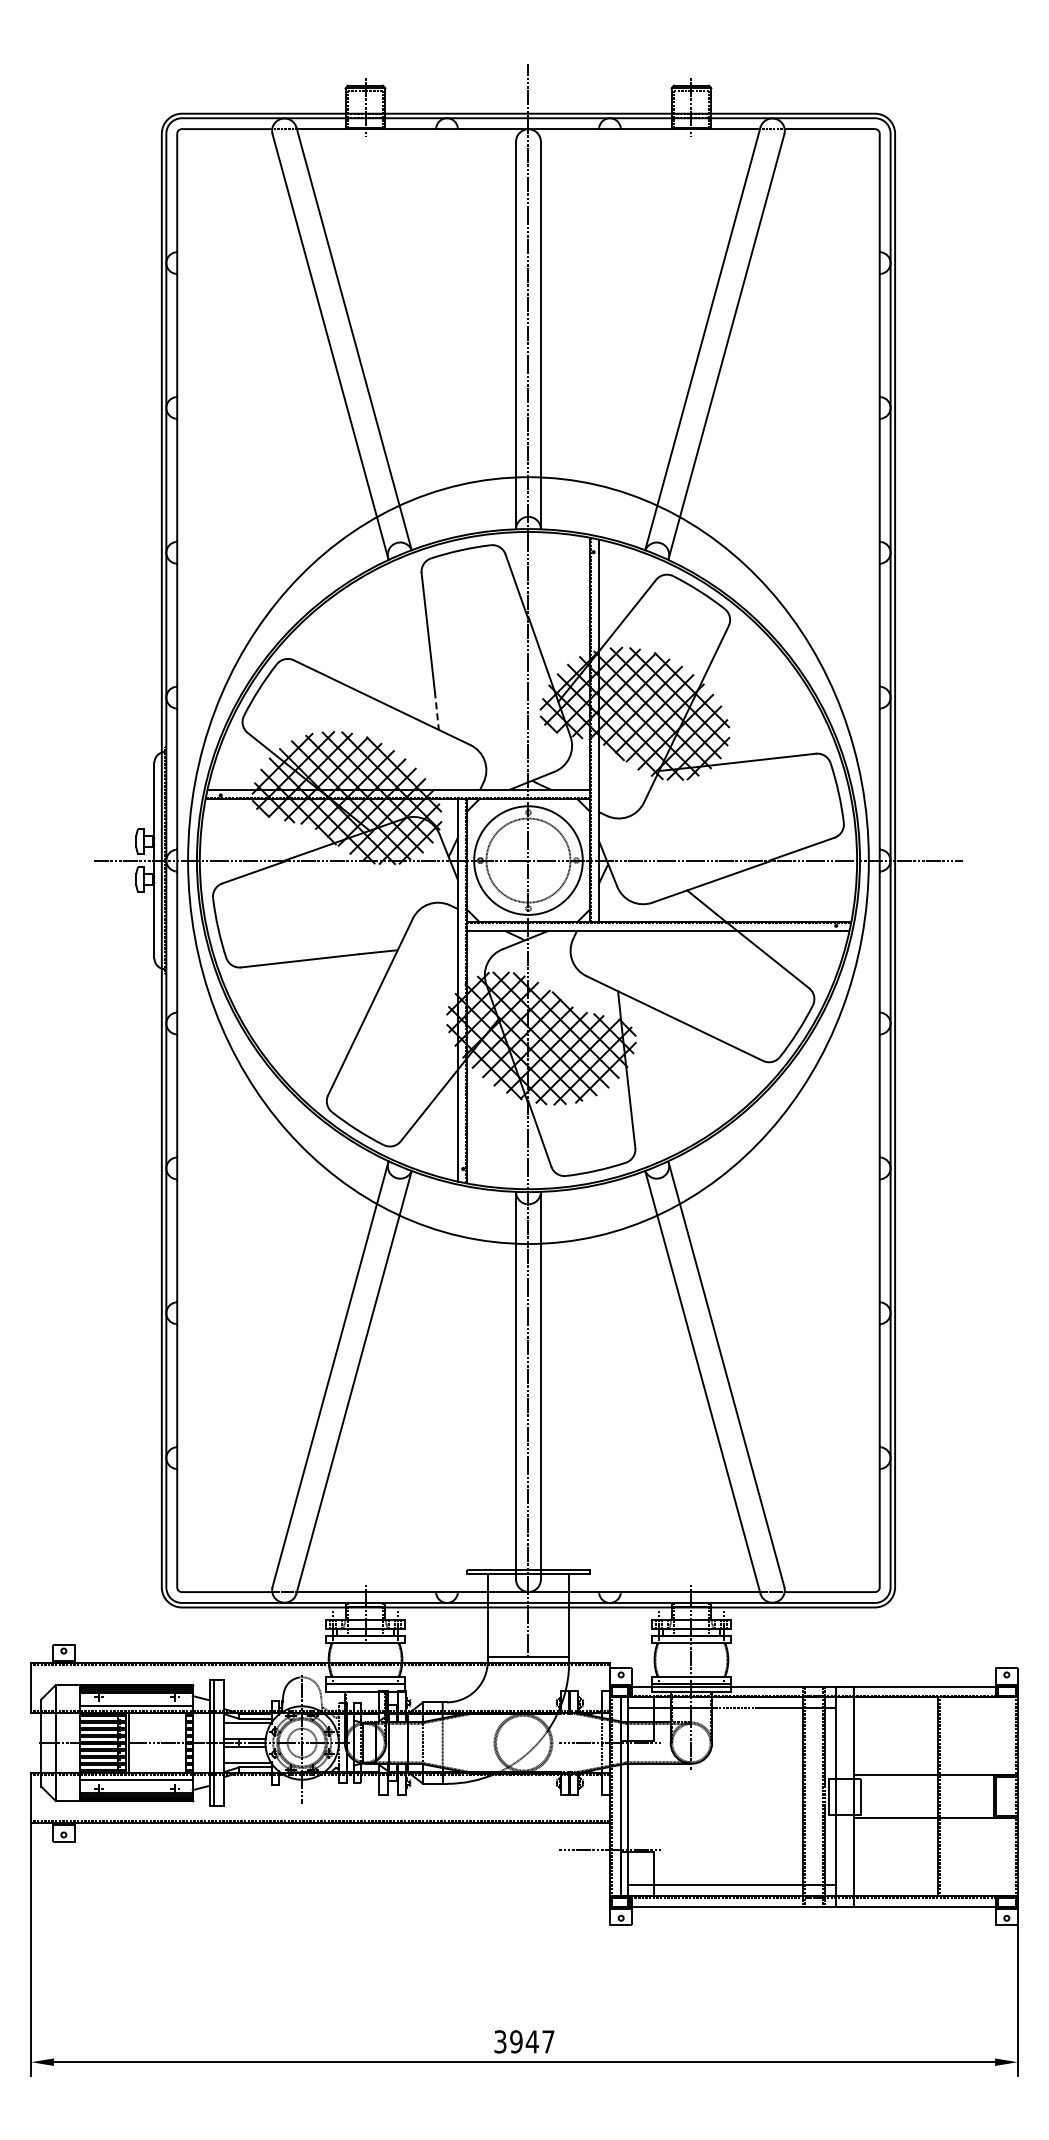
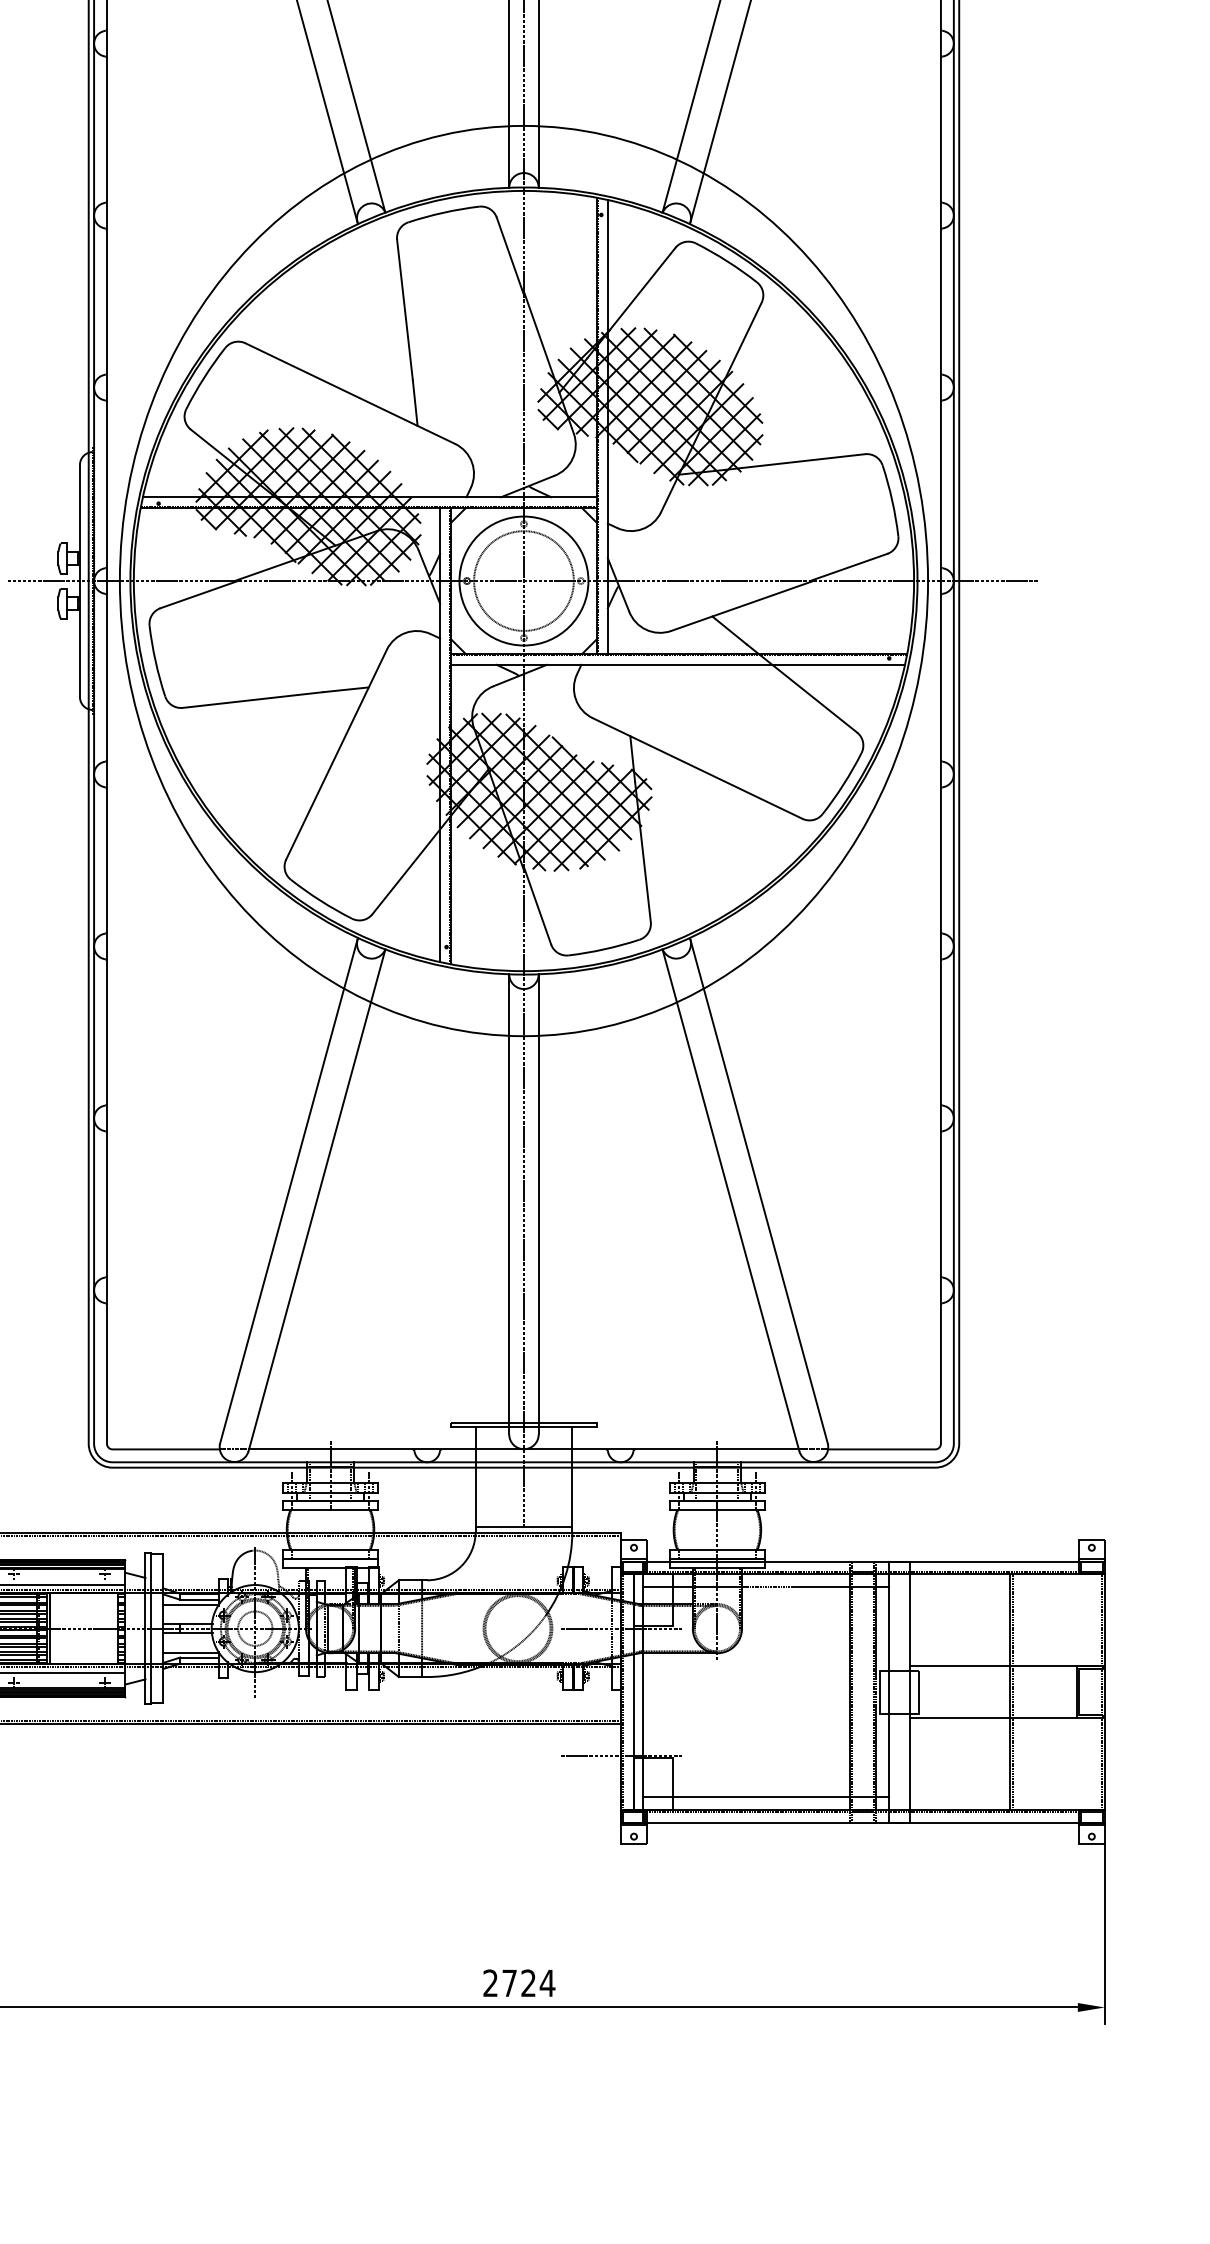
line: (436, 711) -> (414, 404), dashed -> solid
text: (524, 2041) -> (519, 1982), 3947 -> 2724

